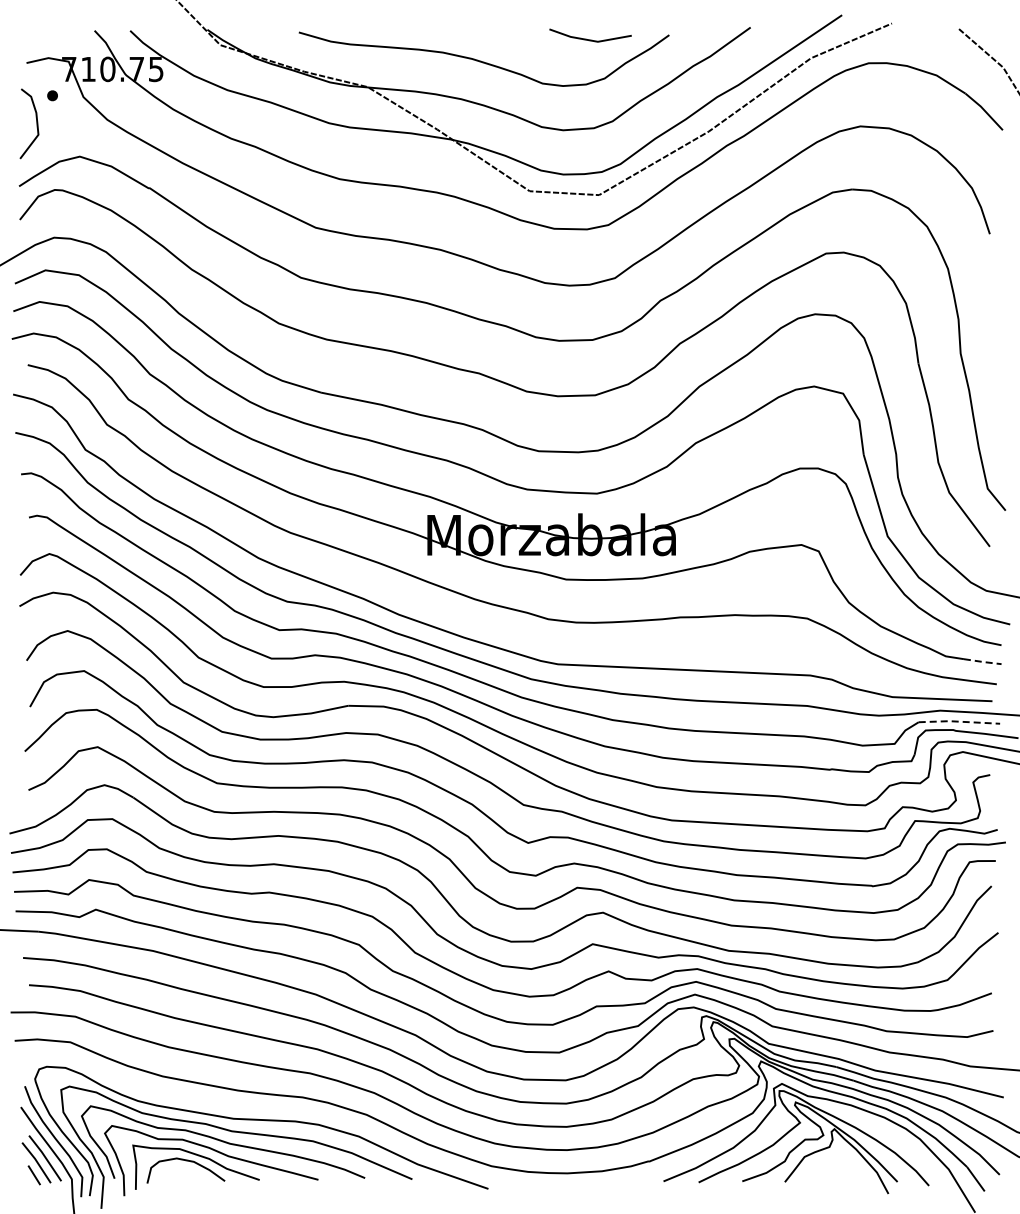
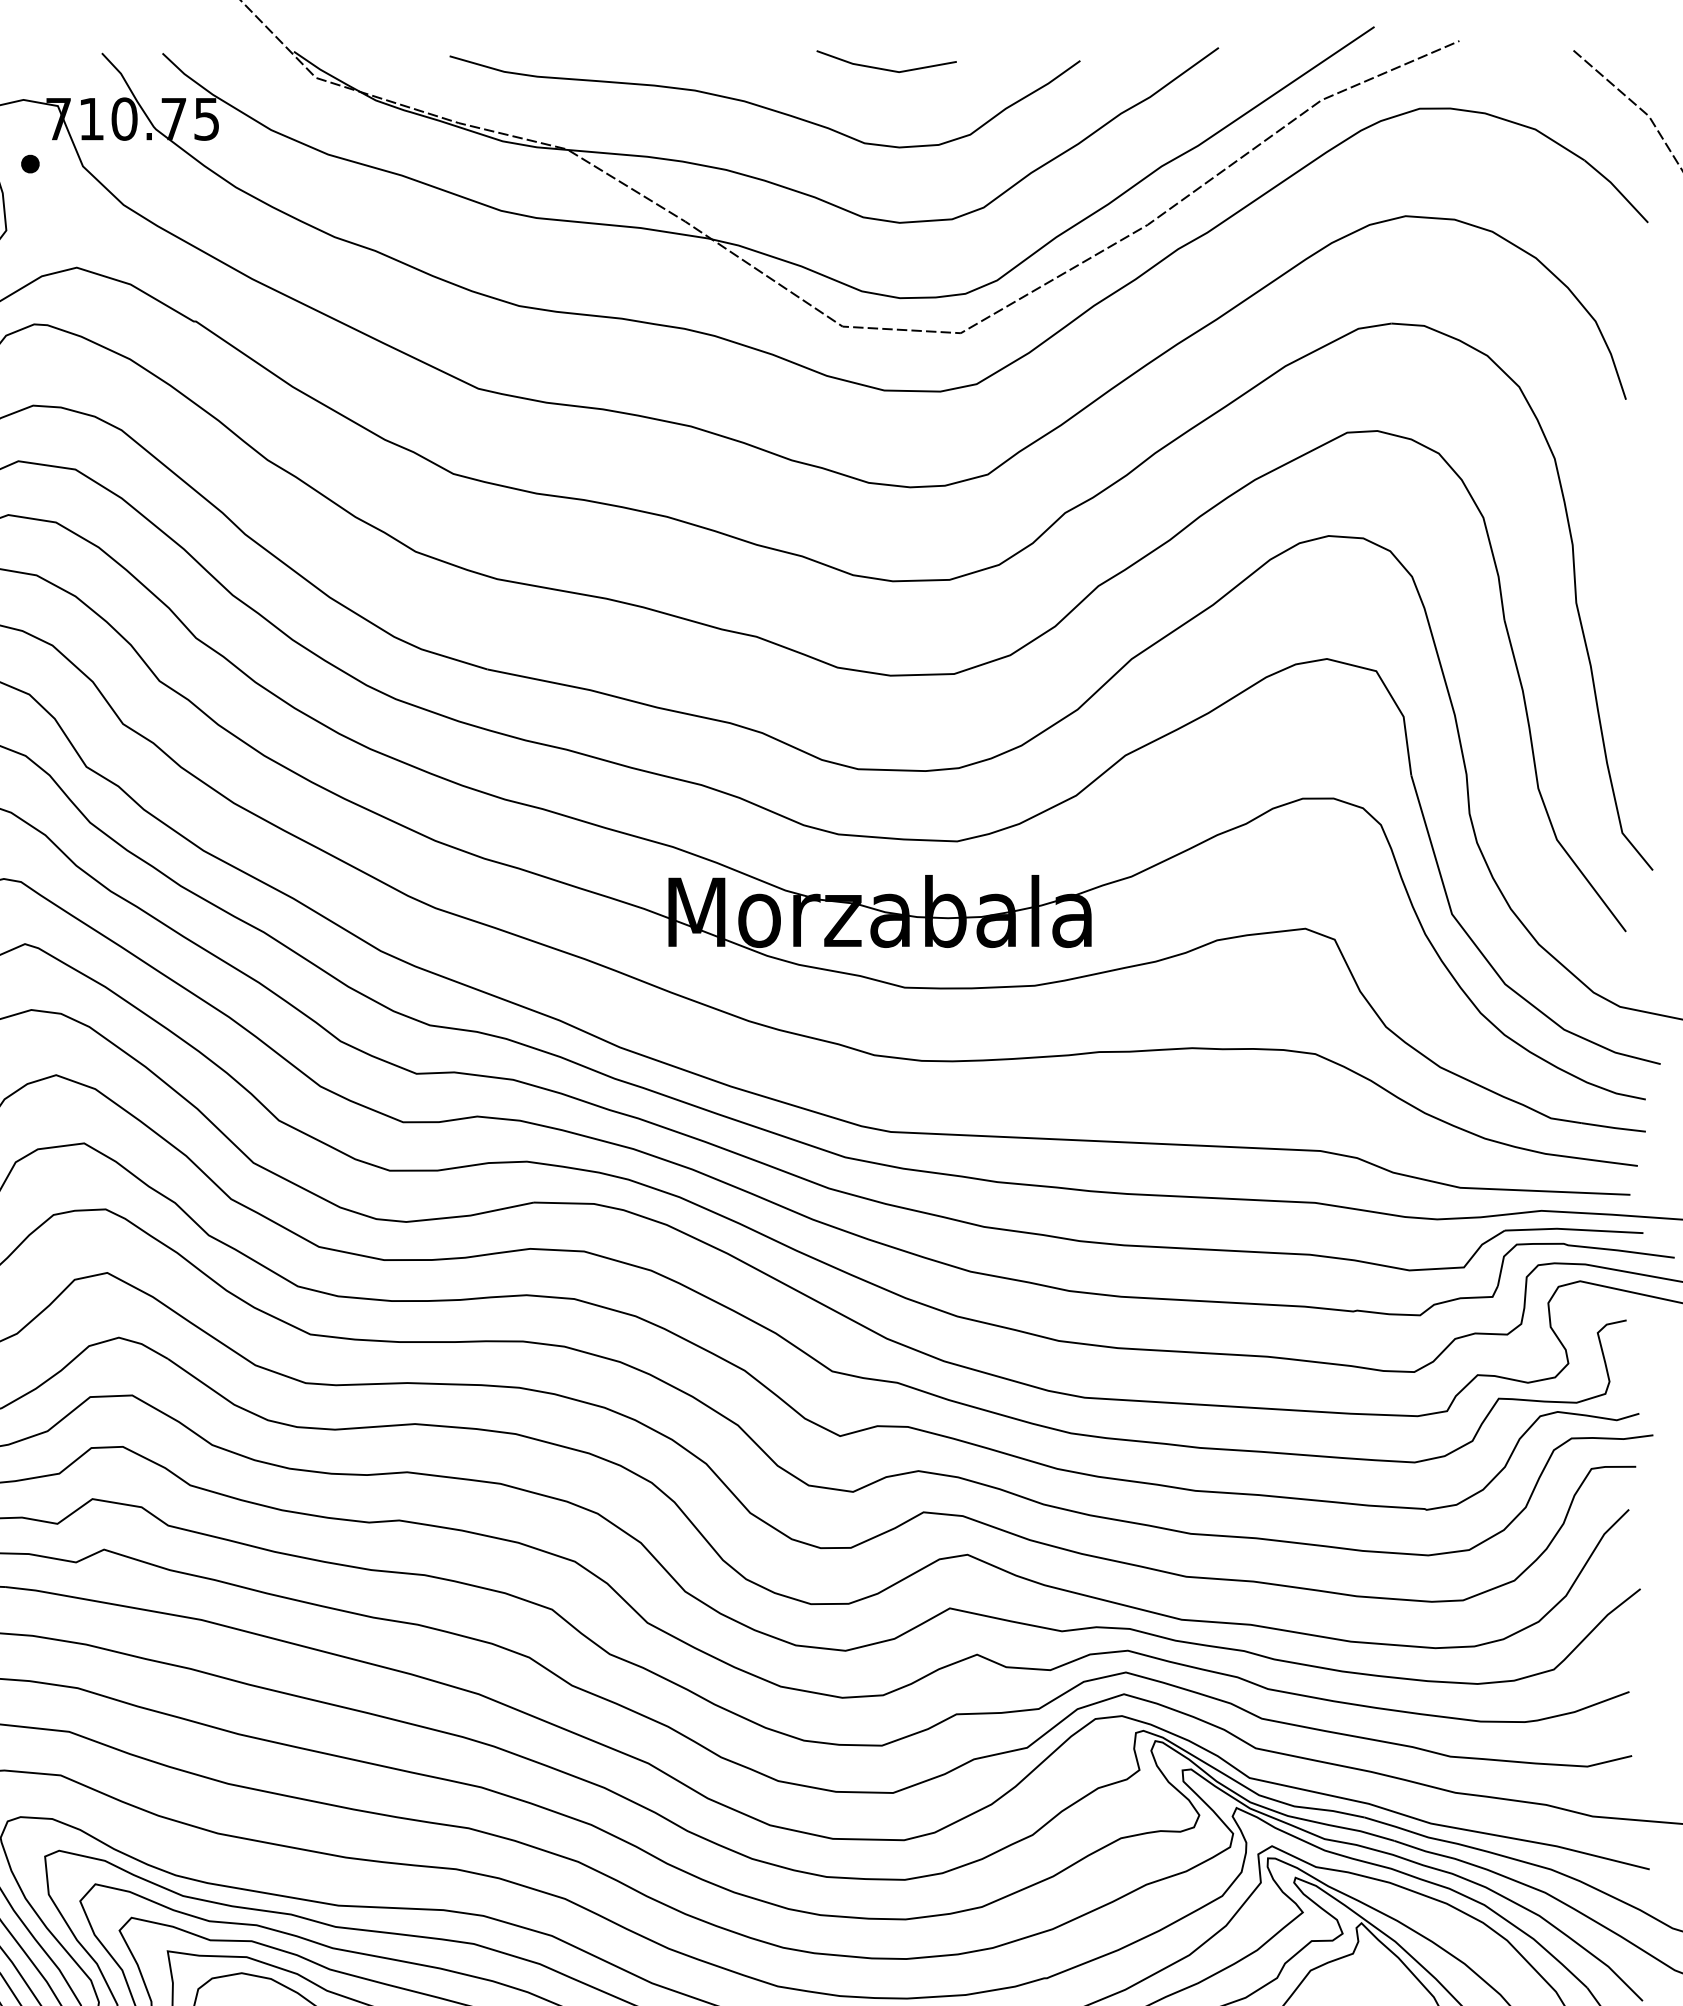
line: (590, 39) -> (886, 68), moved
line: (983, 662) -> (1615, 1128), dashed -> solid
line: (959, 721) -> (1574, 1229), dashed -> solid

